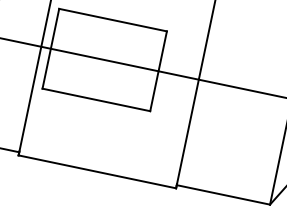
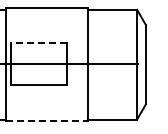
line: (112, 20) -> (38, 43), solid -> dashed
line: (98, 172) -> (47, 121), solid -> dashed

